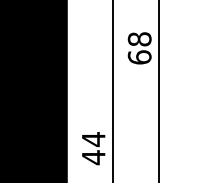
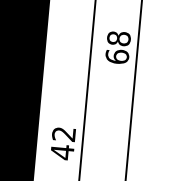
text: (93, 139) -> (63, 134), 44 -> 42

